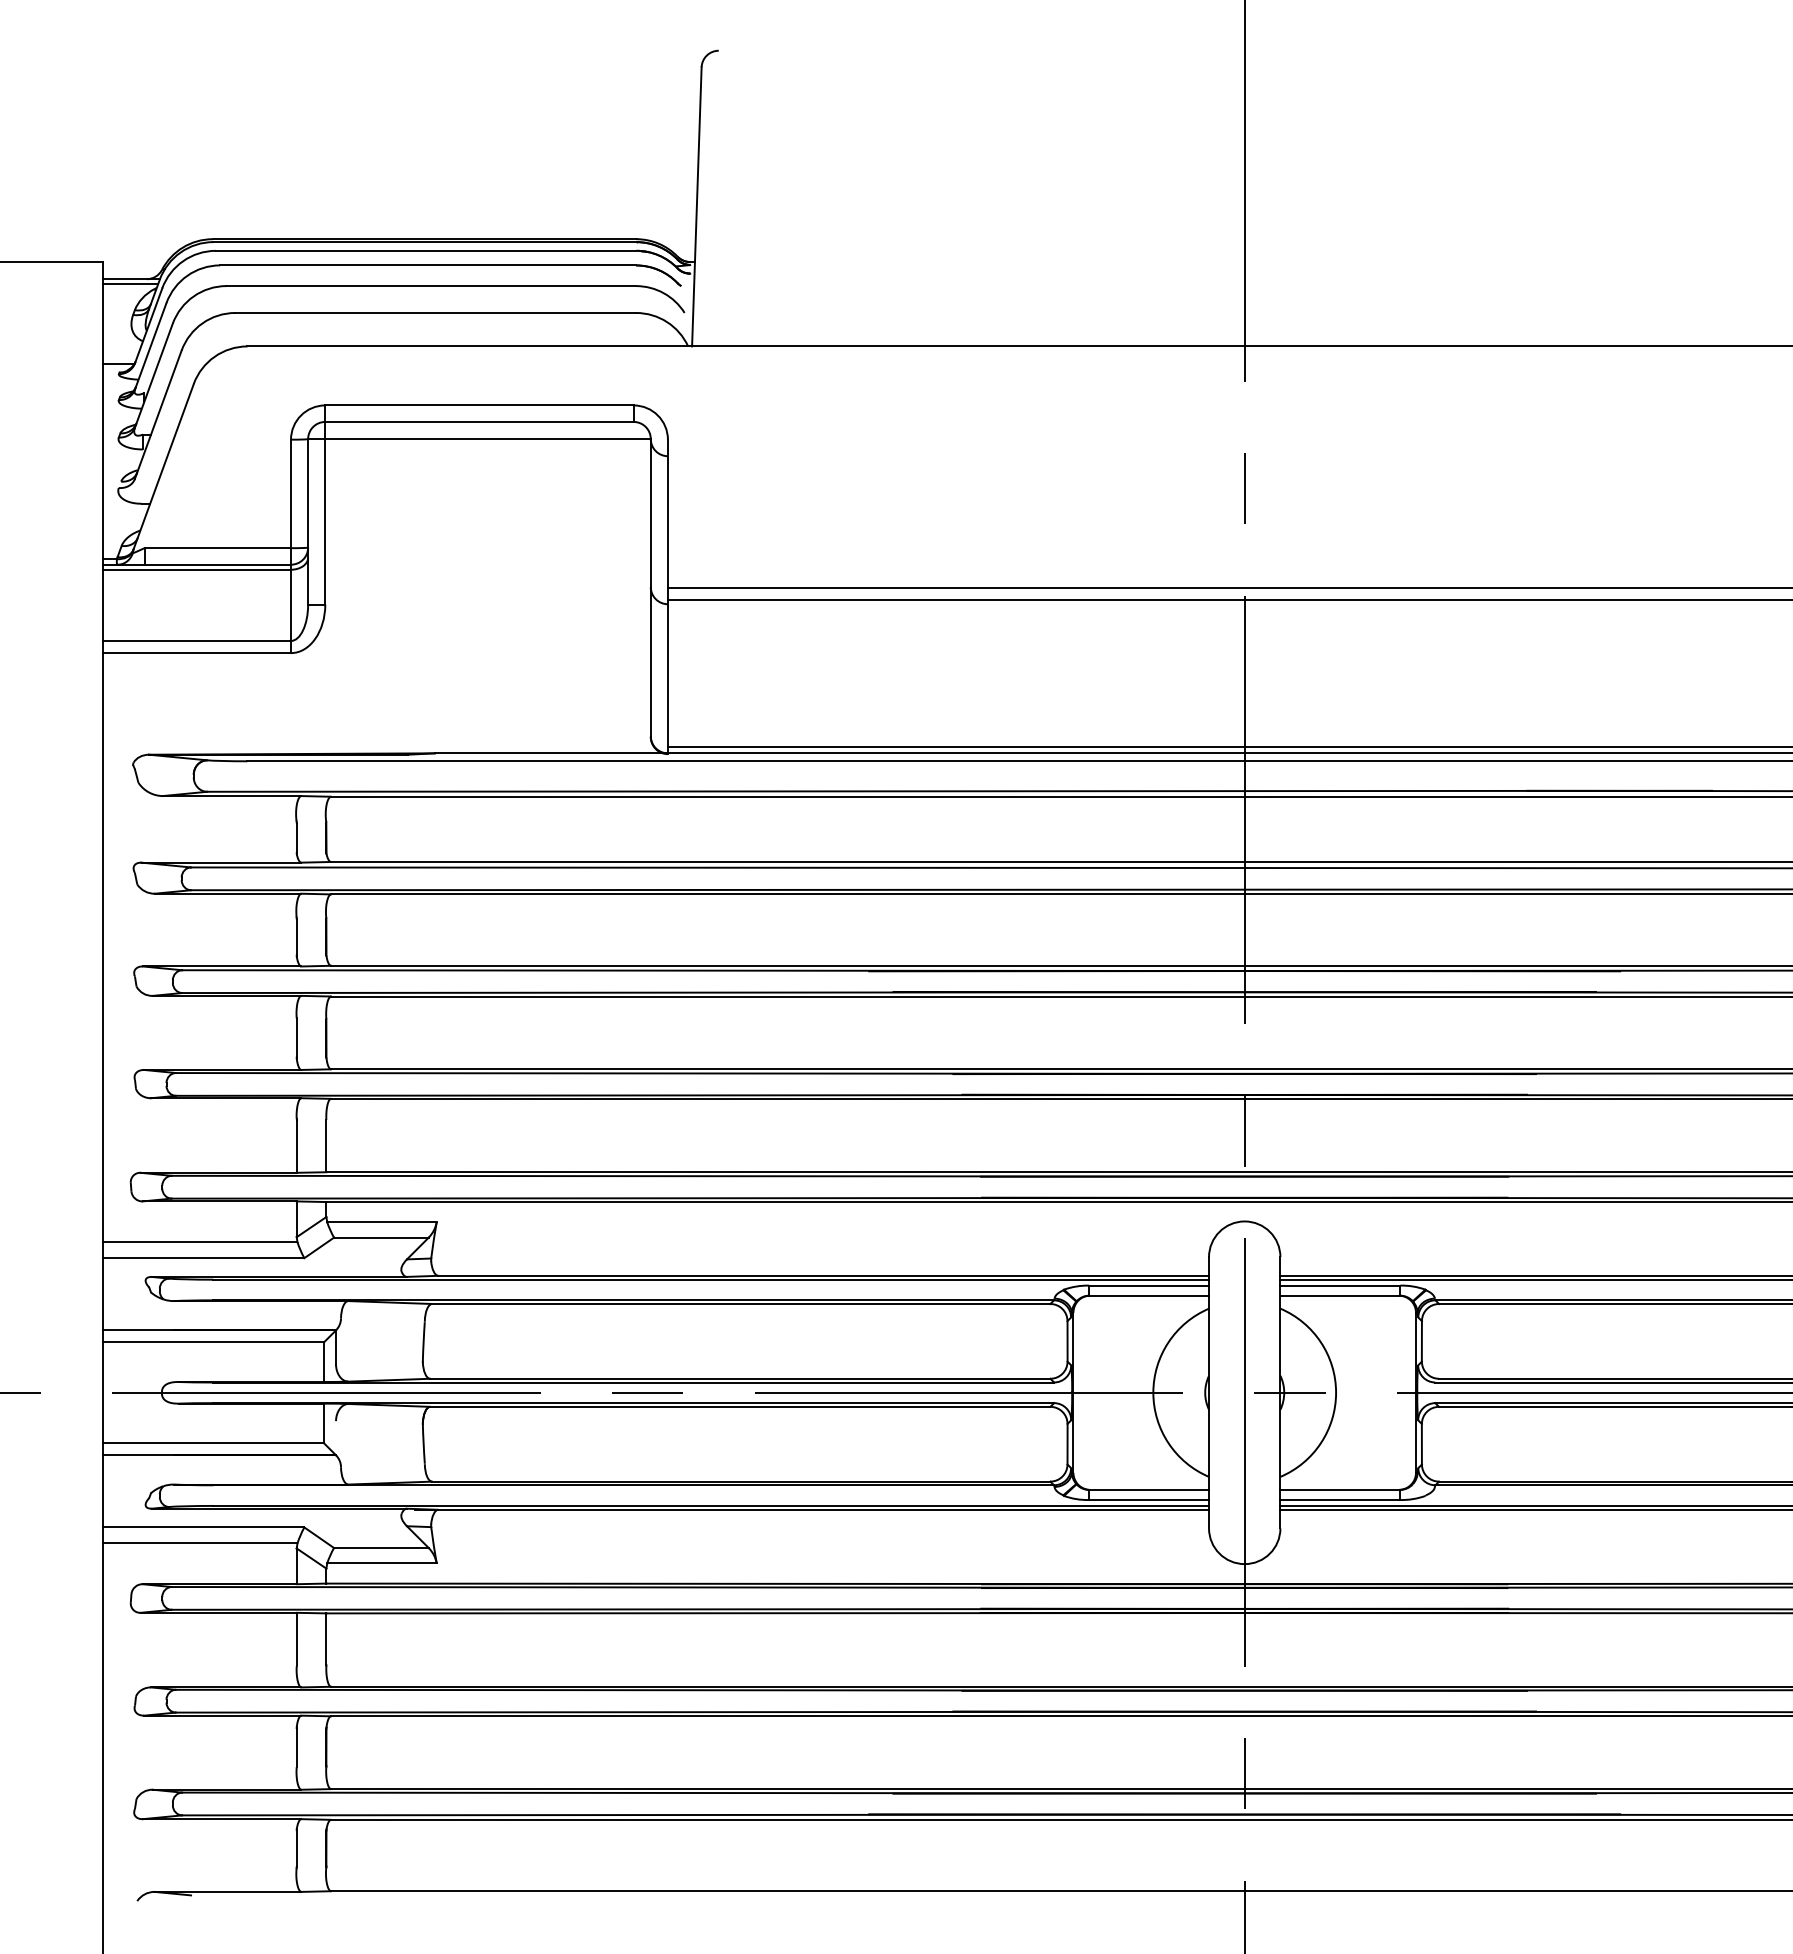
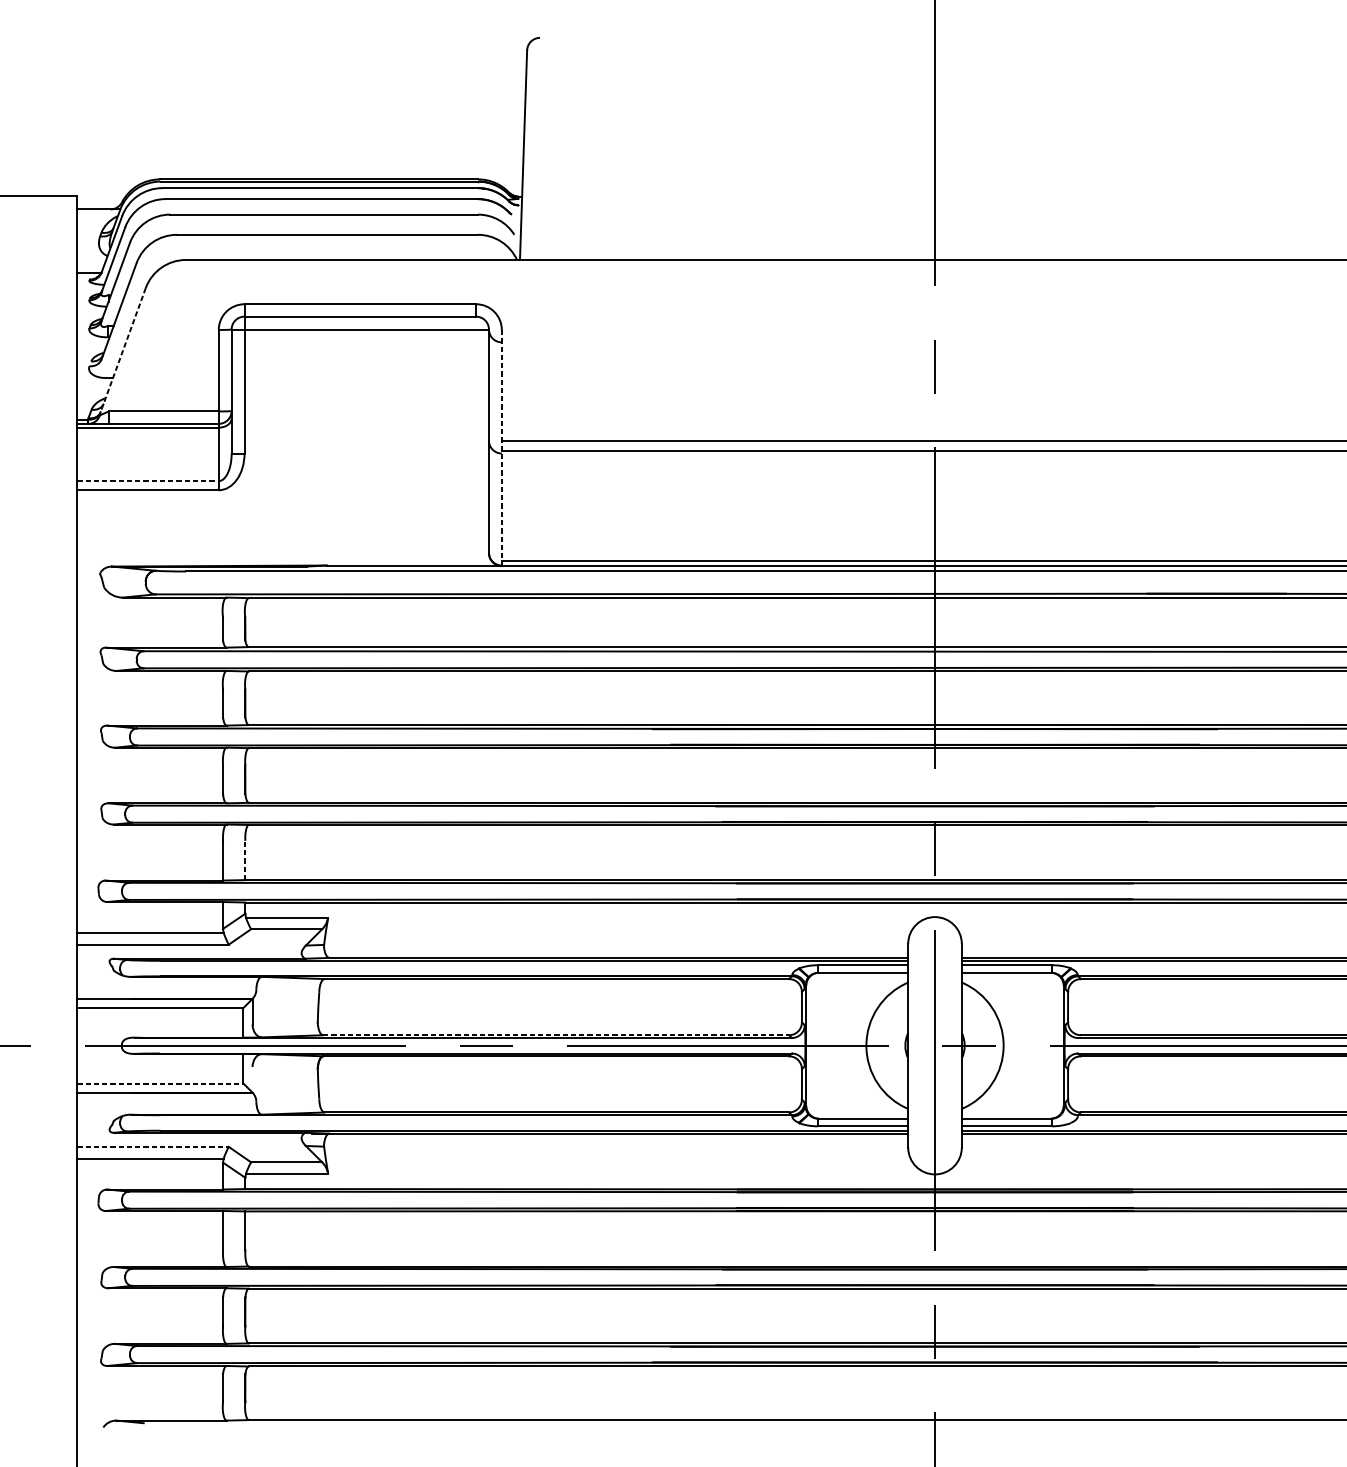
line: (130, 284) -> (98, 213), removed
line: (163, 466) -> (123, 350), solid -> dashed
line: (667, 597) -> (501, 448), solid -> dashed
line: (197, 640) -> (148, 480), solid -> dashed
line: (326, 1146) -> (245, 860), solid -> dashed
line: (740, 1378) -> (556, 1035), solid -> dashed
line: (213, 1443) -> (160, 1083), solid -> dashed
line: (203, 1527) -> (153, 1146), solid -> dashed

